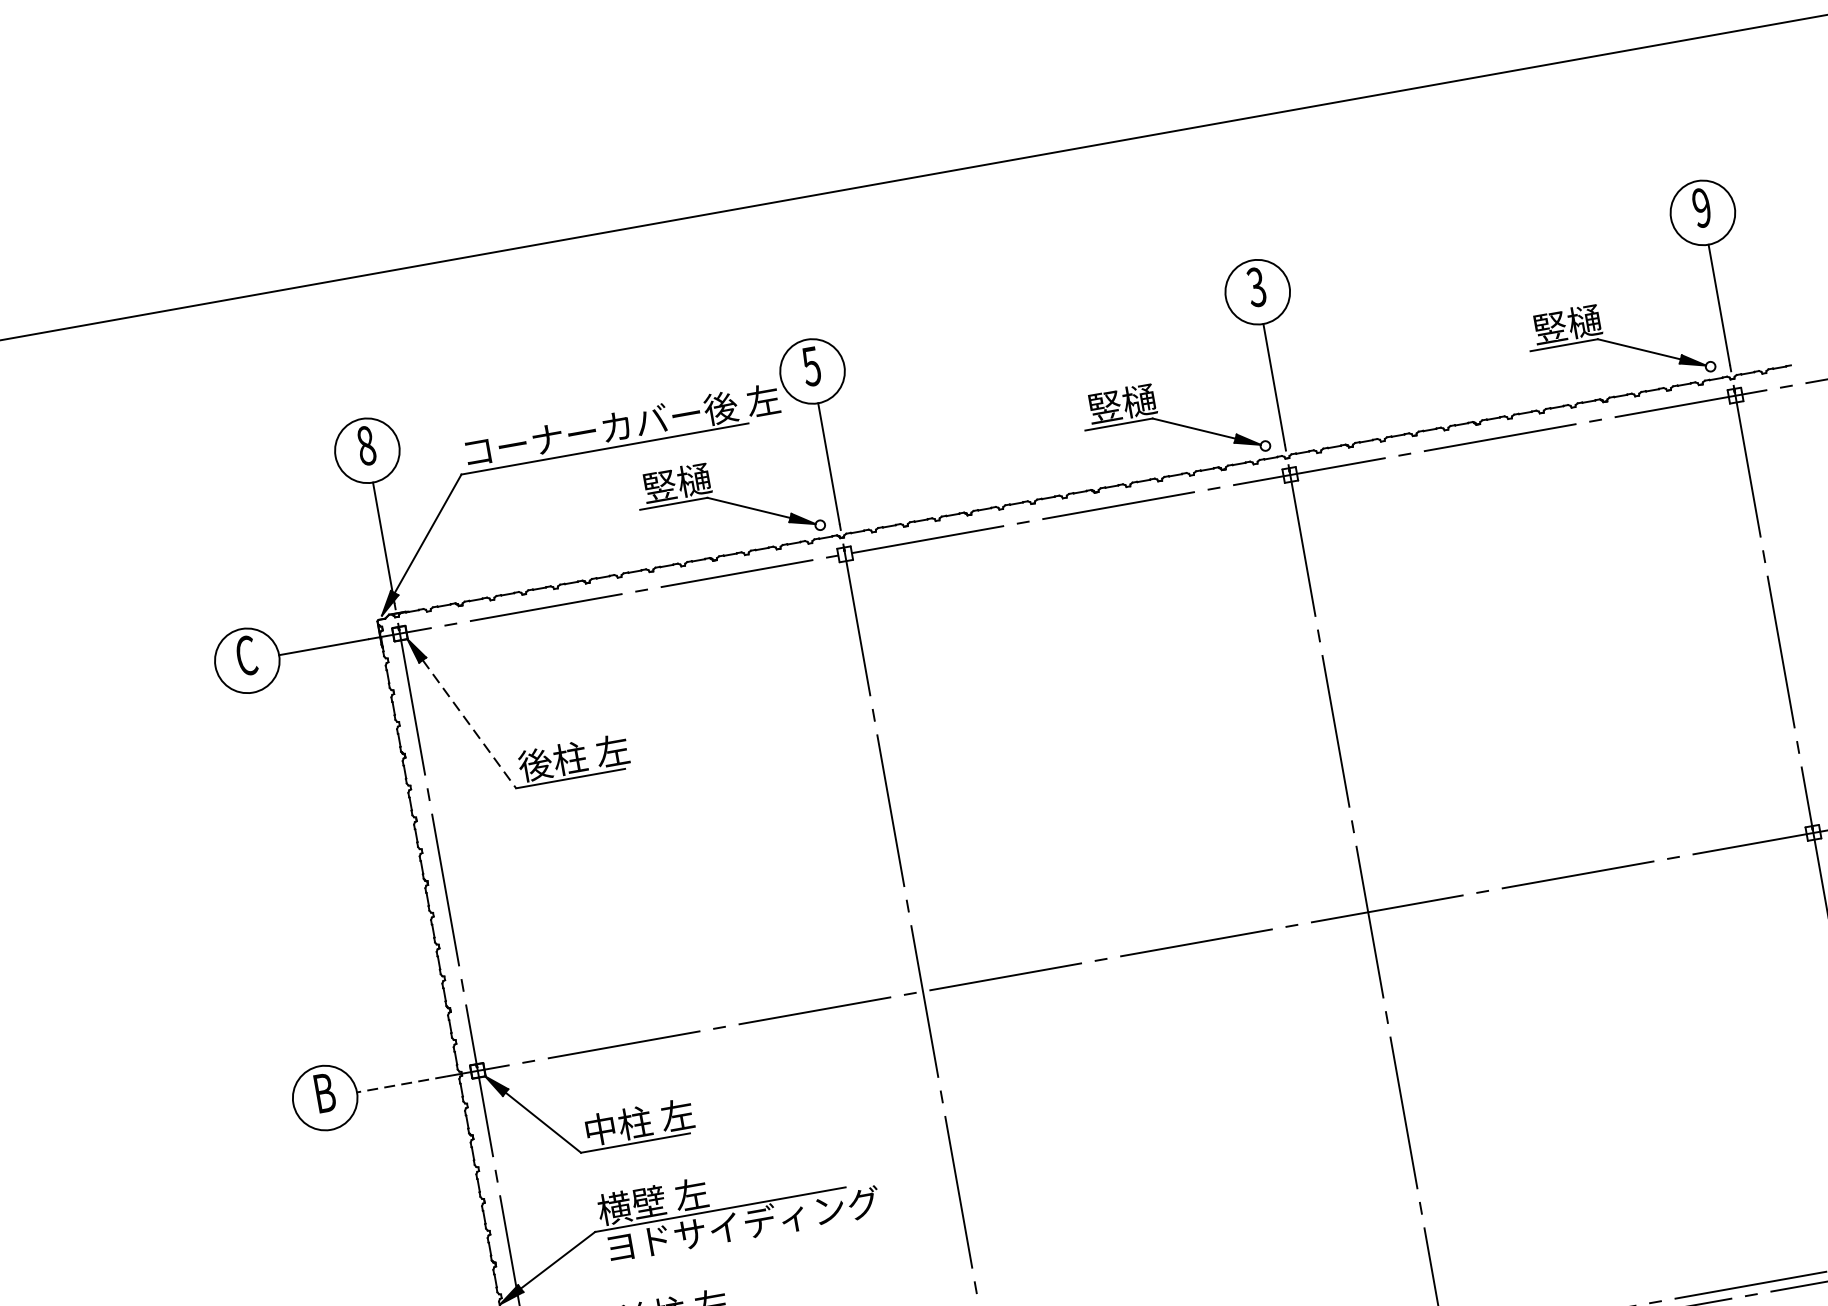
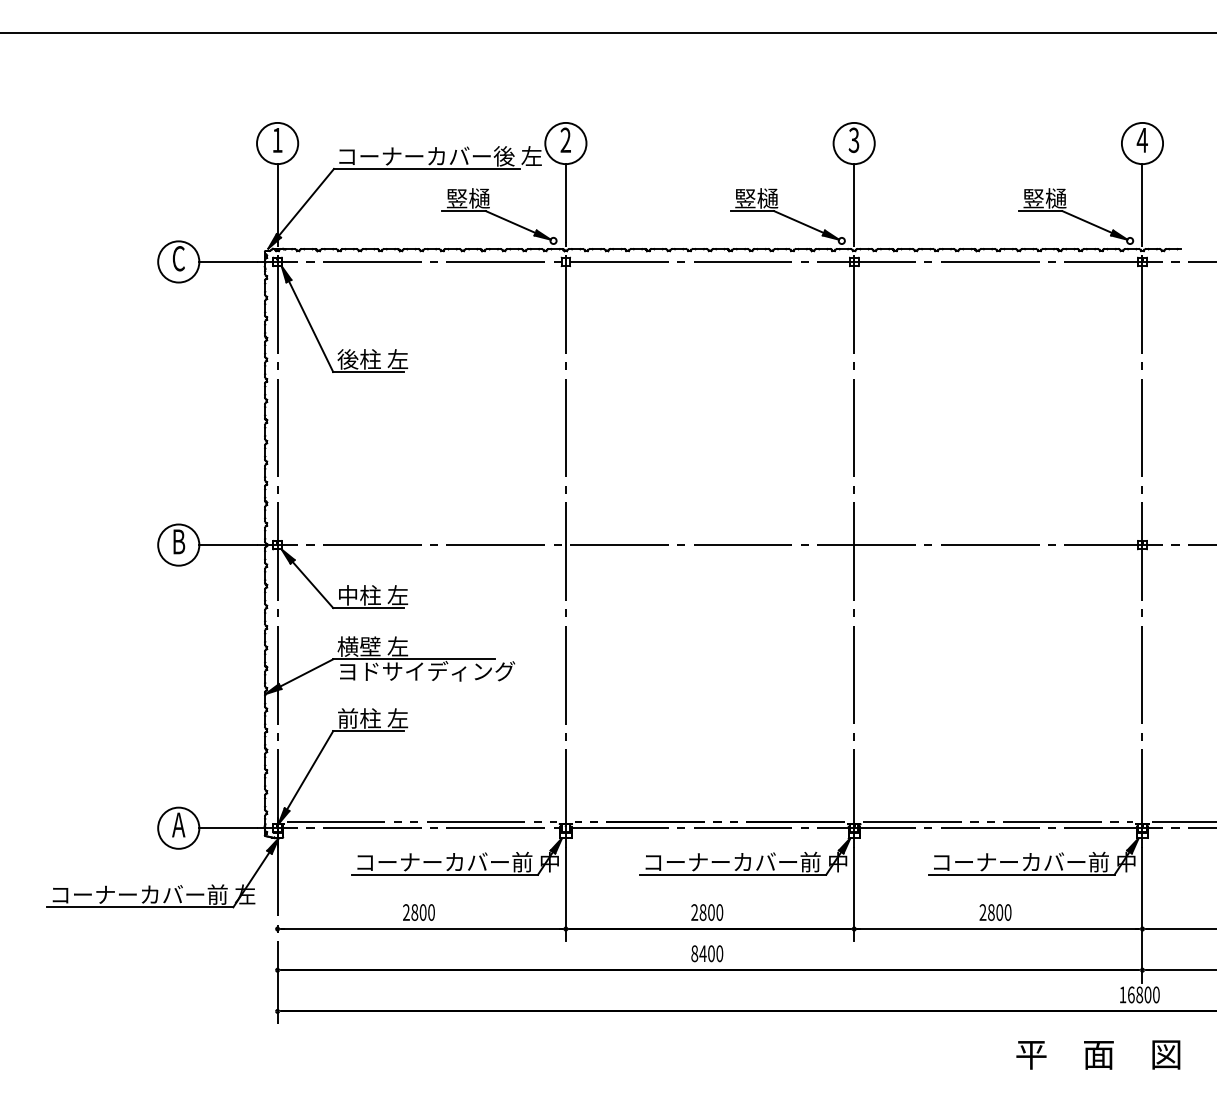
text: (1700, 208) -> (1141, 140), 9 -> 4
text: (811, 366) -> (565, 140), 5 -> 2
text: (366, 446) -> (277, 140), 8 -> 1
line: (470, 723) -> (311, 326), dashed -> solid
line: (402, 1084) -> (228, 545), dashed -> solid

